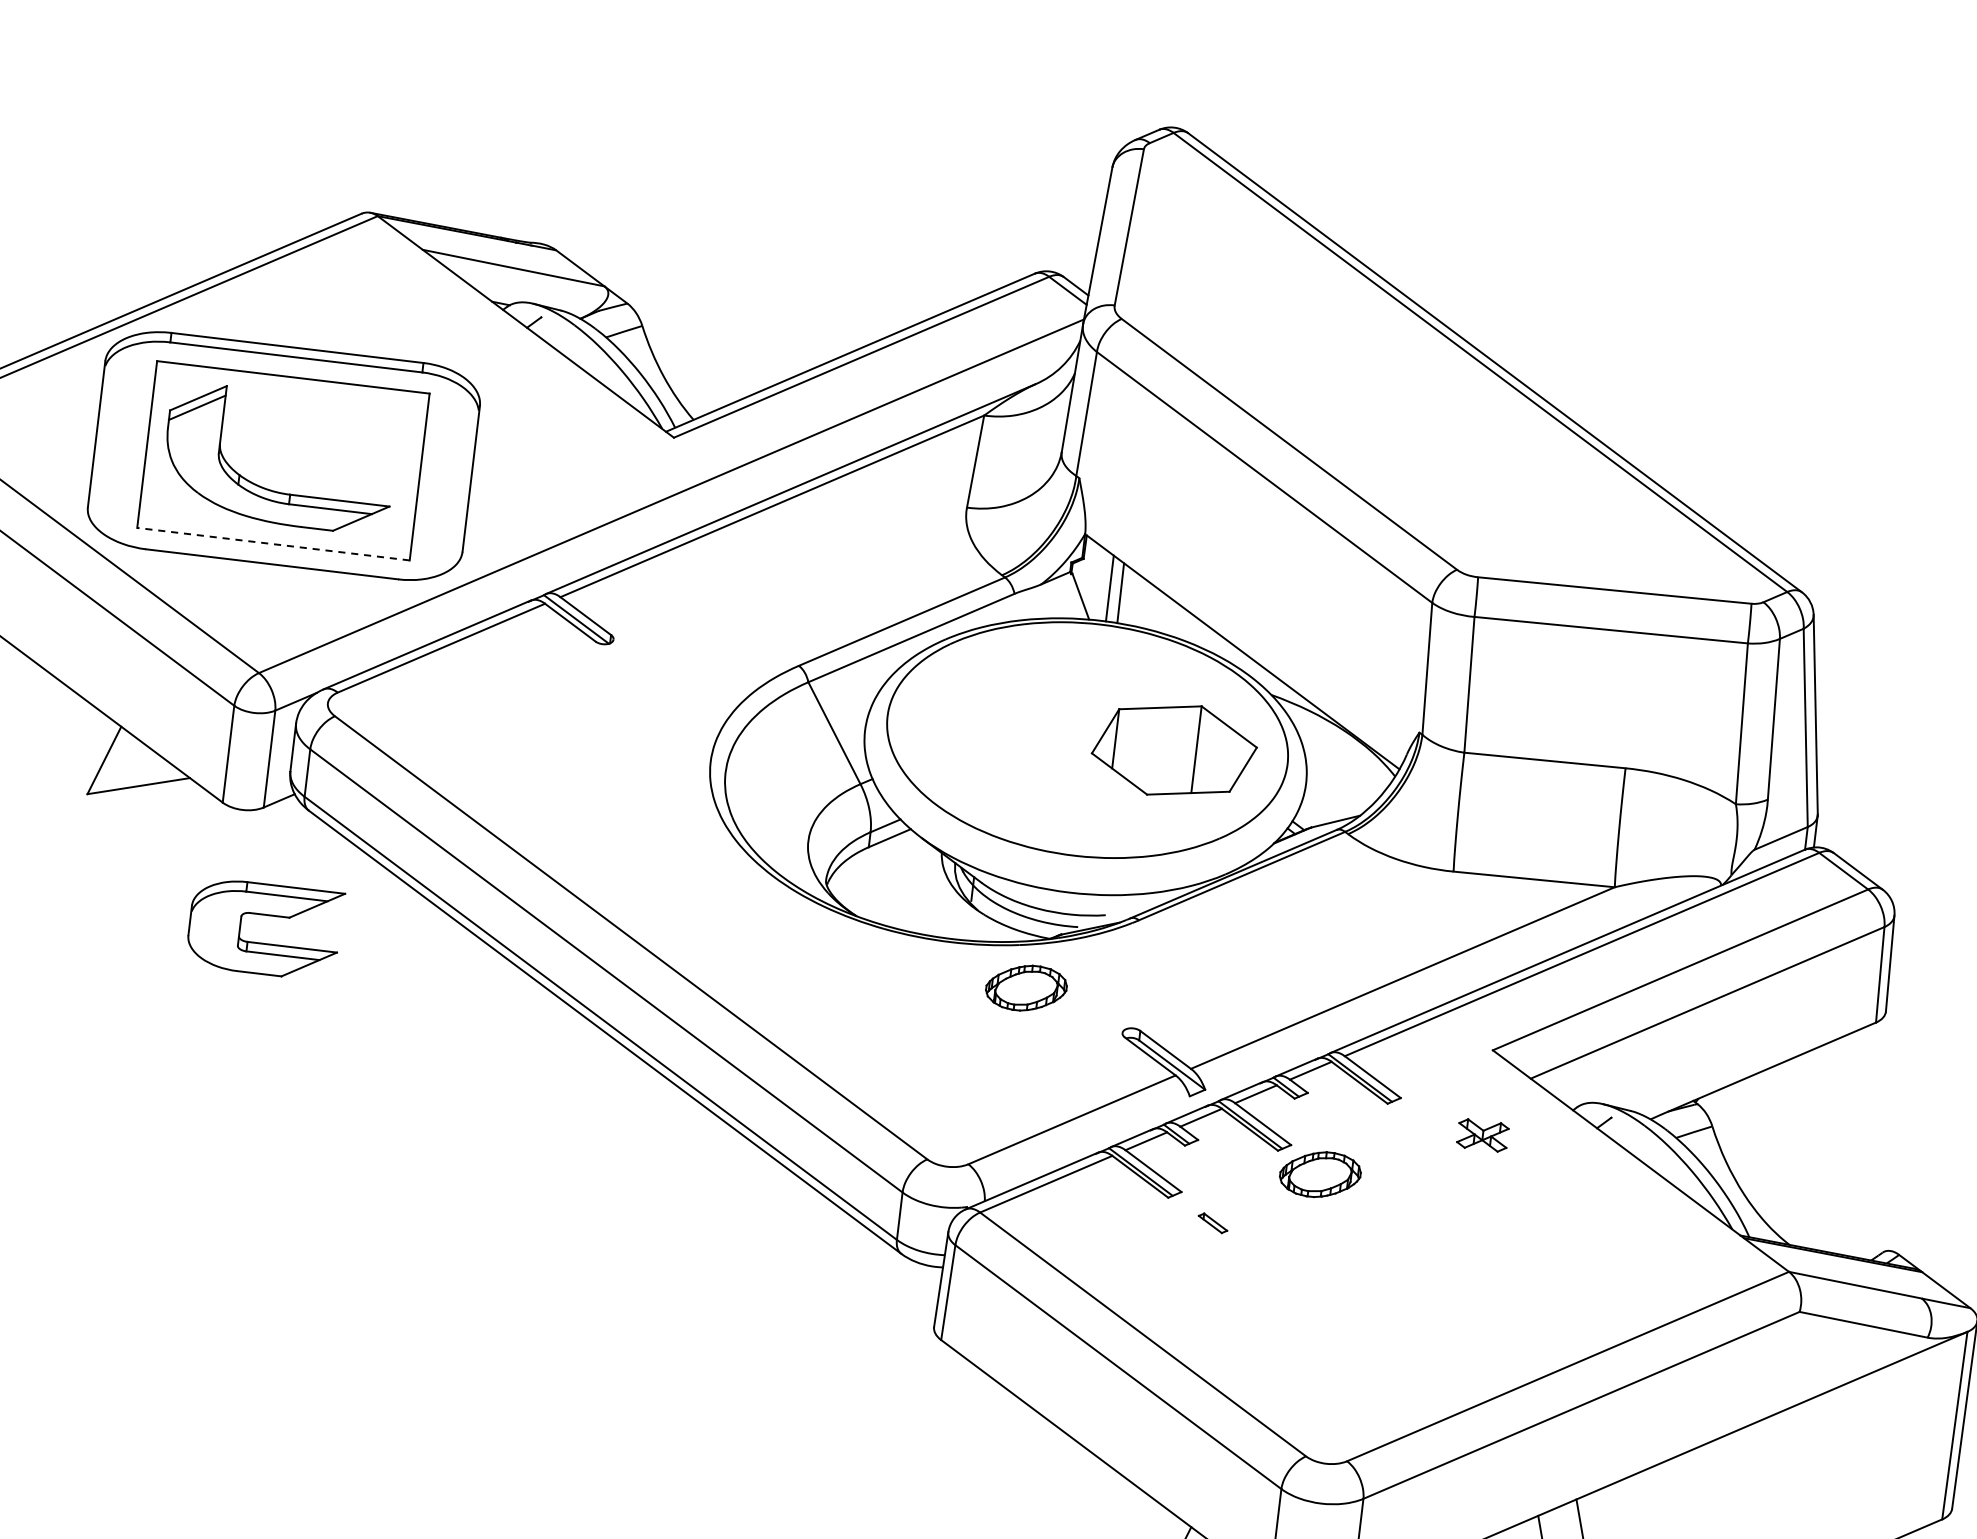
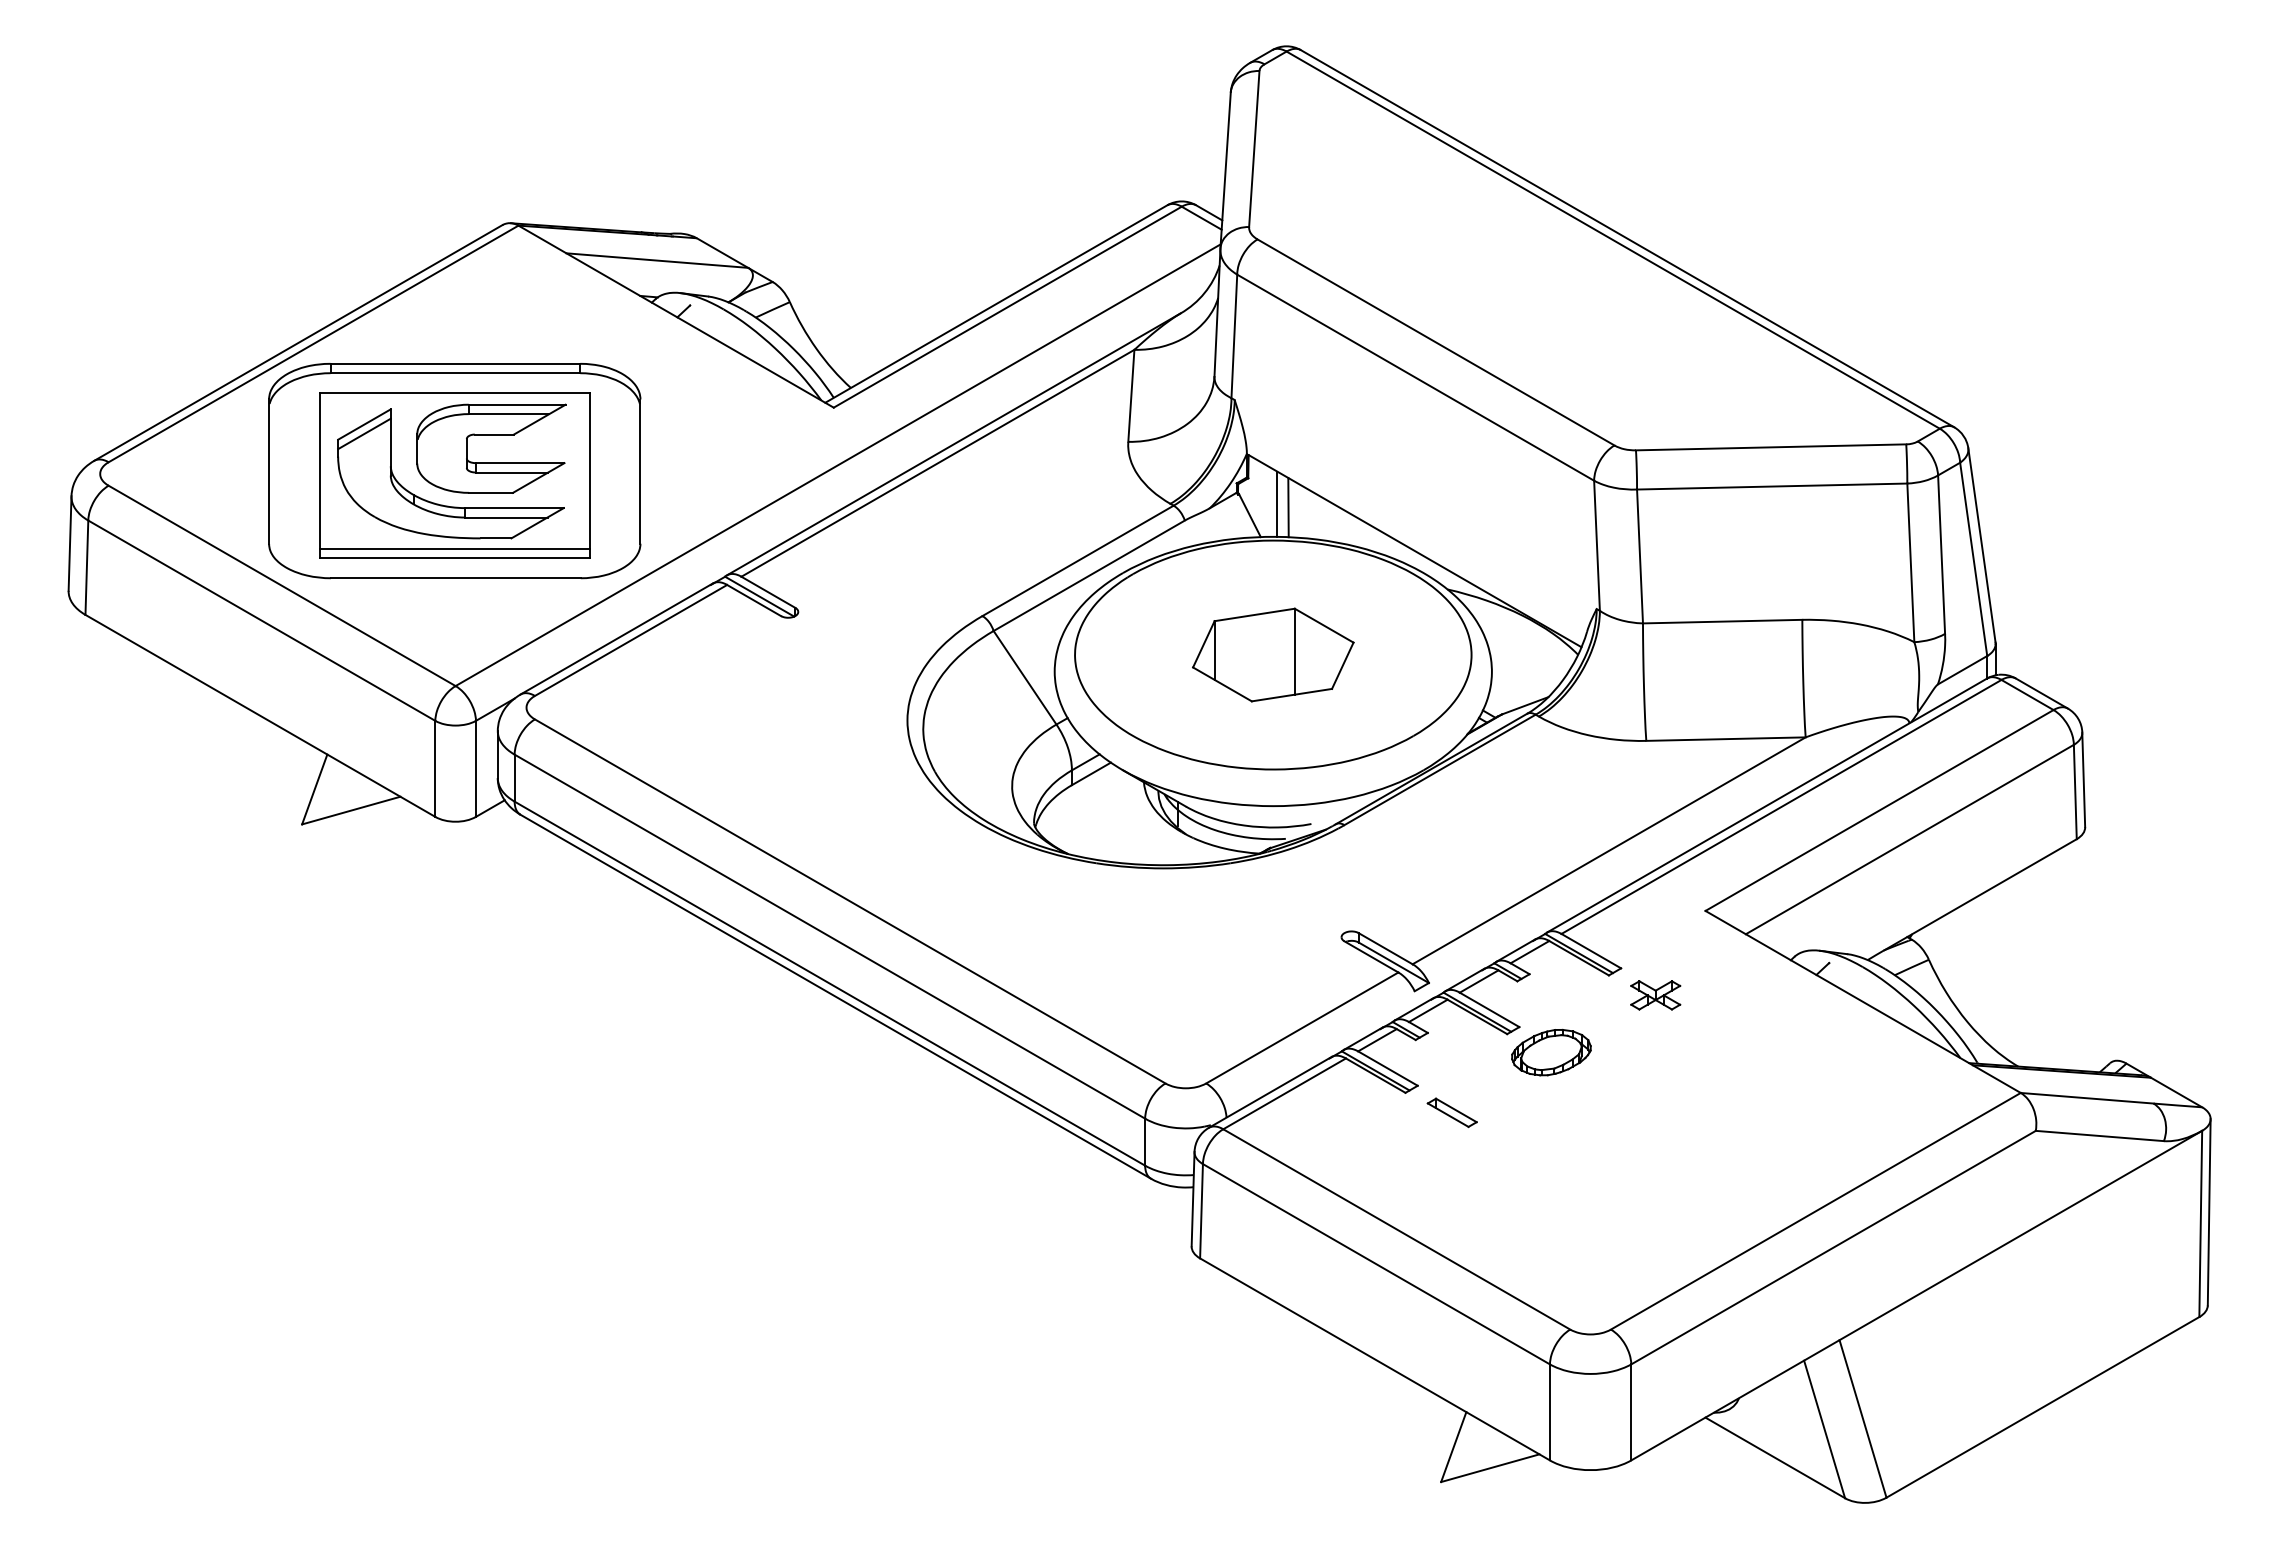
line: (274, 535) -> (454, 549), added
line: (273, 544) -> (454, 558), dashed -> solid
part: (1174, 749) -> (1273, 654), moved
part: (266, 915) -> (491, 435), moved
part: (1026, 988) -> (1242, 904), removed
part: (1482, 1135) -> (1655, 995), moved
part: (1212, 1223) -> (1451, 1112), size x1.67

